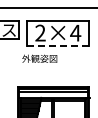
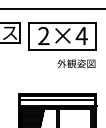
line: (57, 45) -> (62, 49), dashed -> solid
text: (39, 58) -> (76, 63), moved

